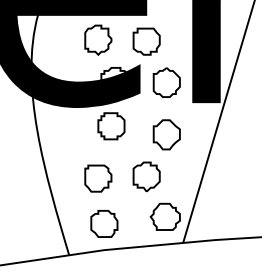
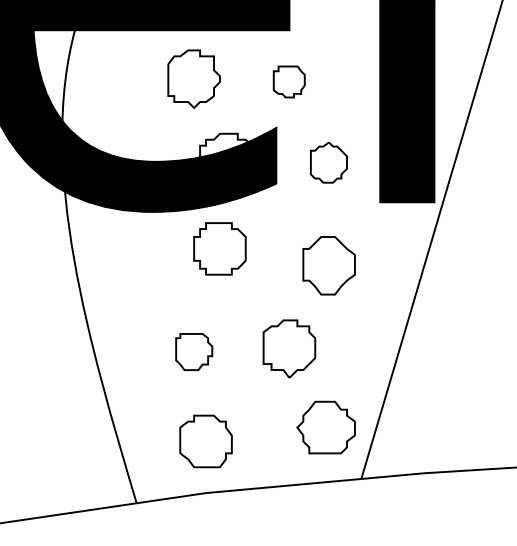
part: (146, 41) -> (289, 81), size x0.6
part: (166, 82) -> (328, 162), size x0.7
part: (98, 178) -> (194, 351), size x0.7

